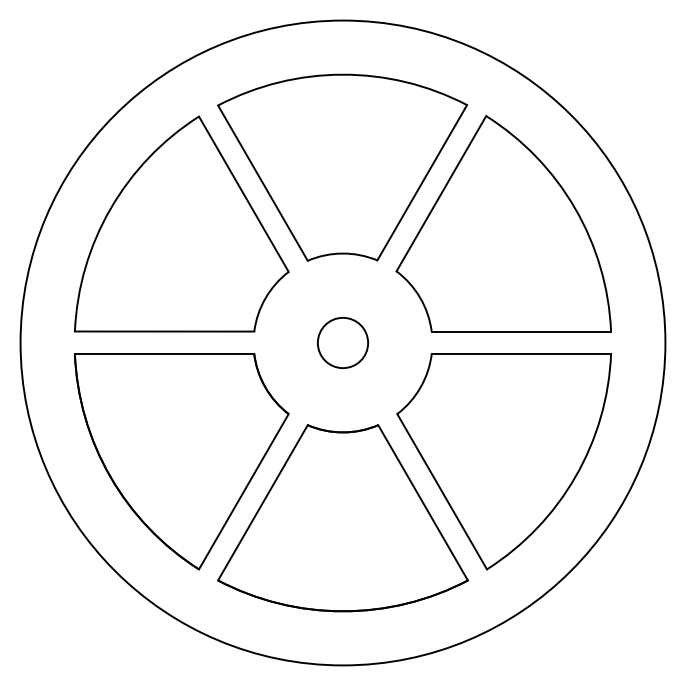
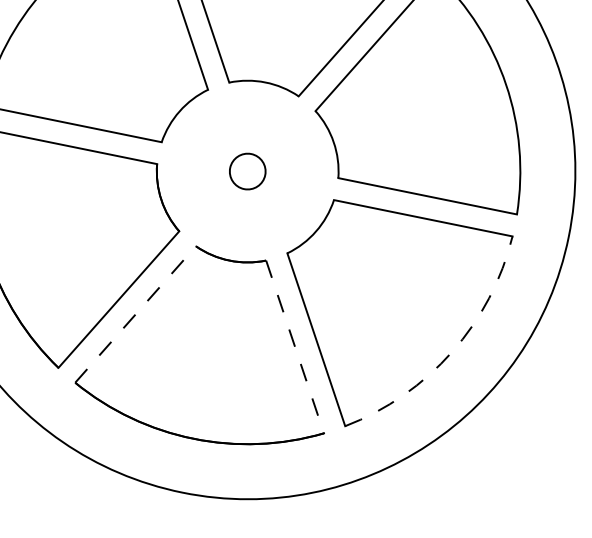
circle: (342, 342) -> (247, 170), size x0.7
arc: (575, 476) -> (452, 351), solid -> dashed
line: (262, 502) -> (135, 314), solid -> dashed
line: (423, 502) -> (295, 346), solid -> dashed

